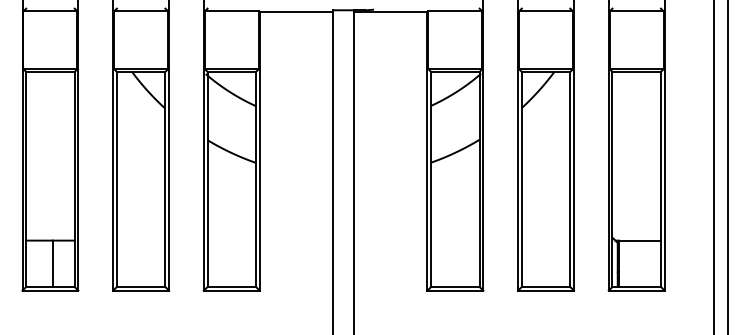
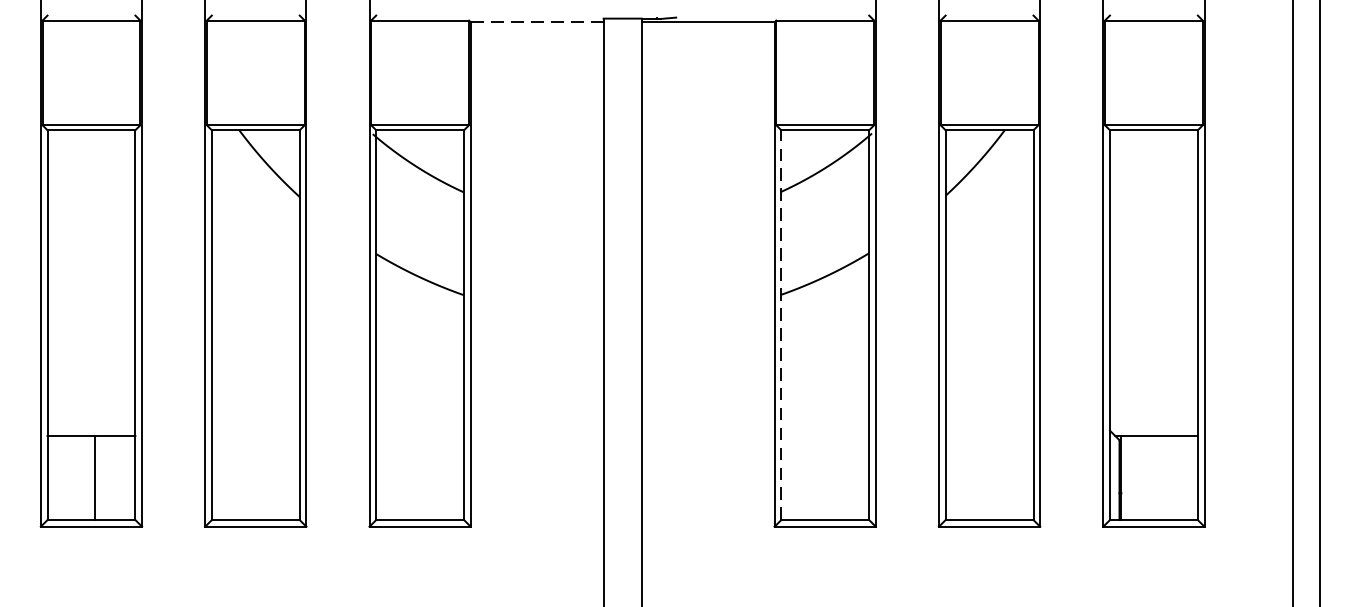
line: (296, 12) -> (537, 22), solid -> dashed
line: (431, 179) -> (781, 325), solid -> dashed

